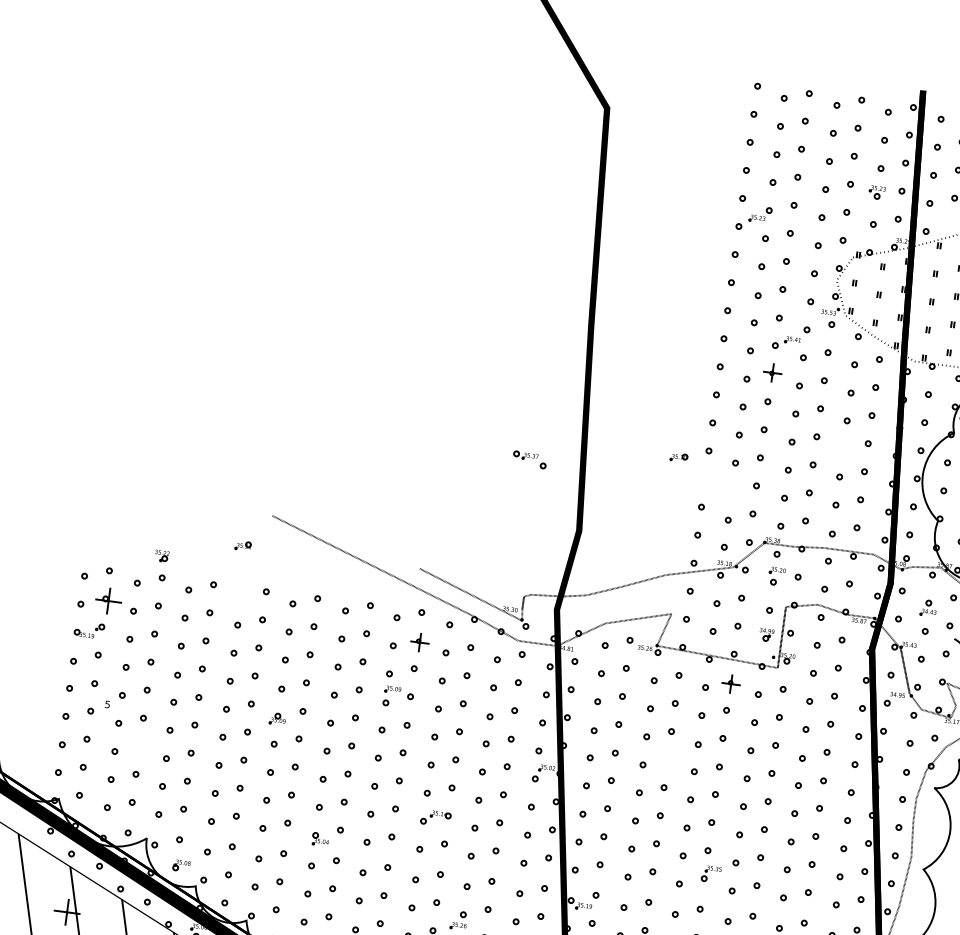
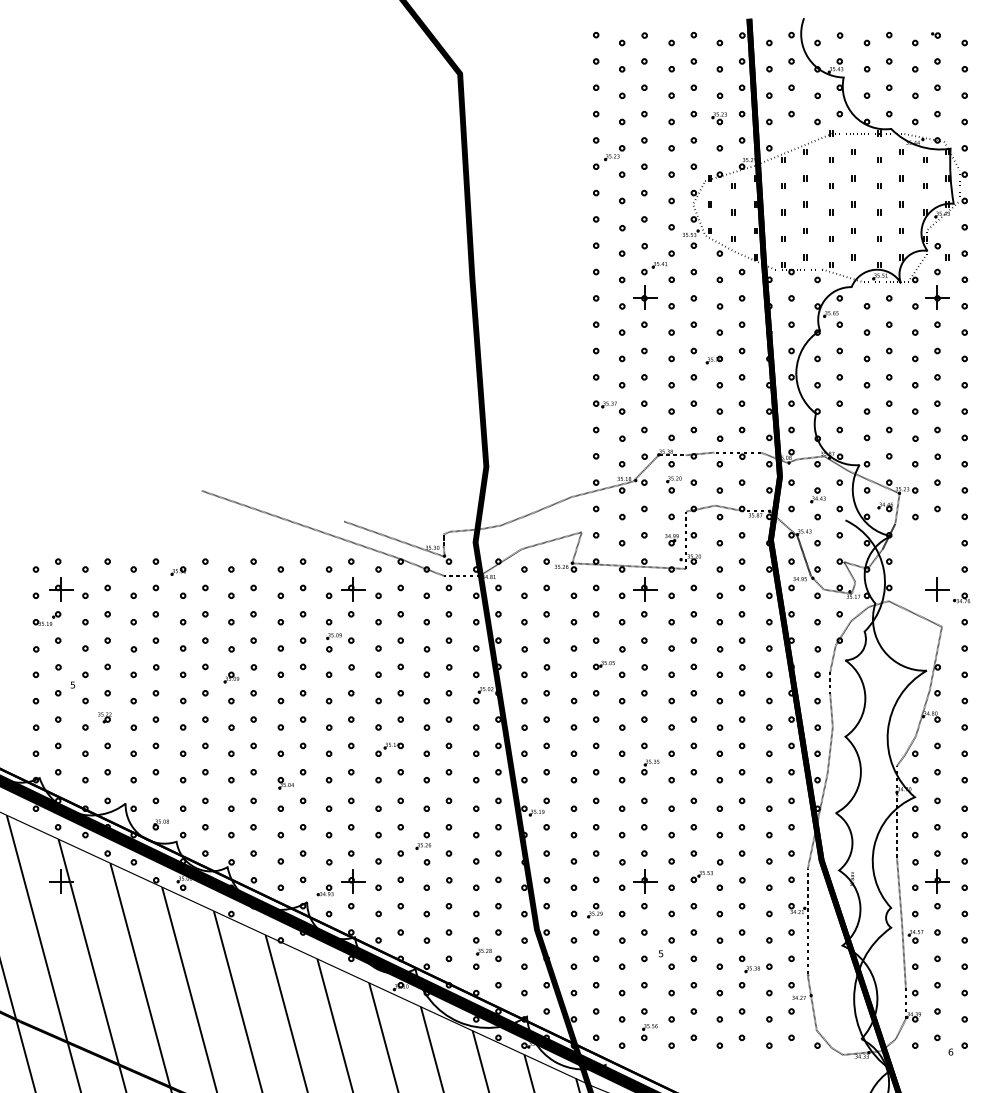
part: (772, 372) -> (645, 297), size x1.43
part: (678, 456) -> (713, 359), moved
part: (530, 459) -> (609, 407), moved
part: (243, 545) -> (178, 570), moved
part: (161, 556) -> (104, 717), moved
part: (420, 642) -> (353, 589), size x1.43
part: (731, 684) -> (645, 589), size x1.43
part: (675, 759) -> (603, 665), added

